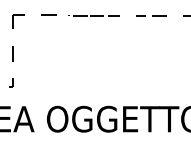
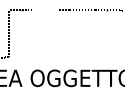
line: (69, 15) -> (45, 10), removed

